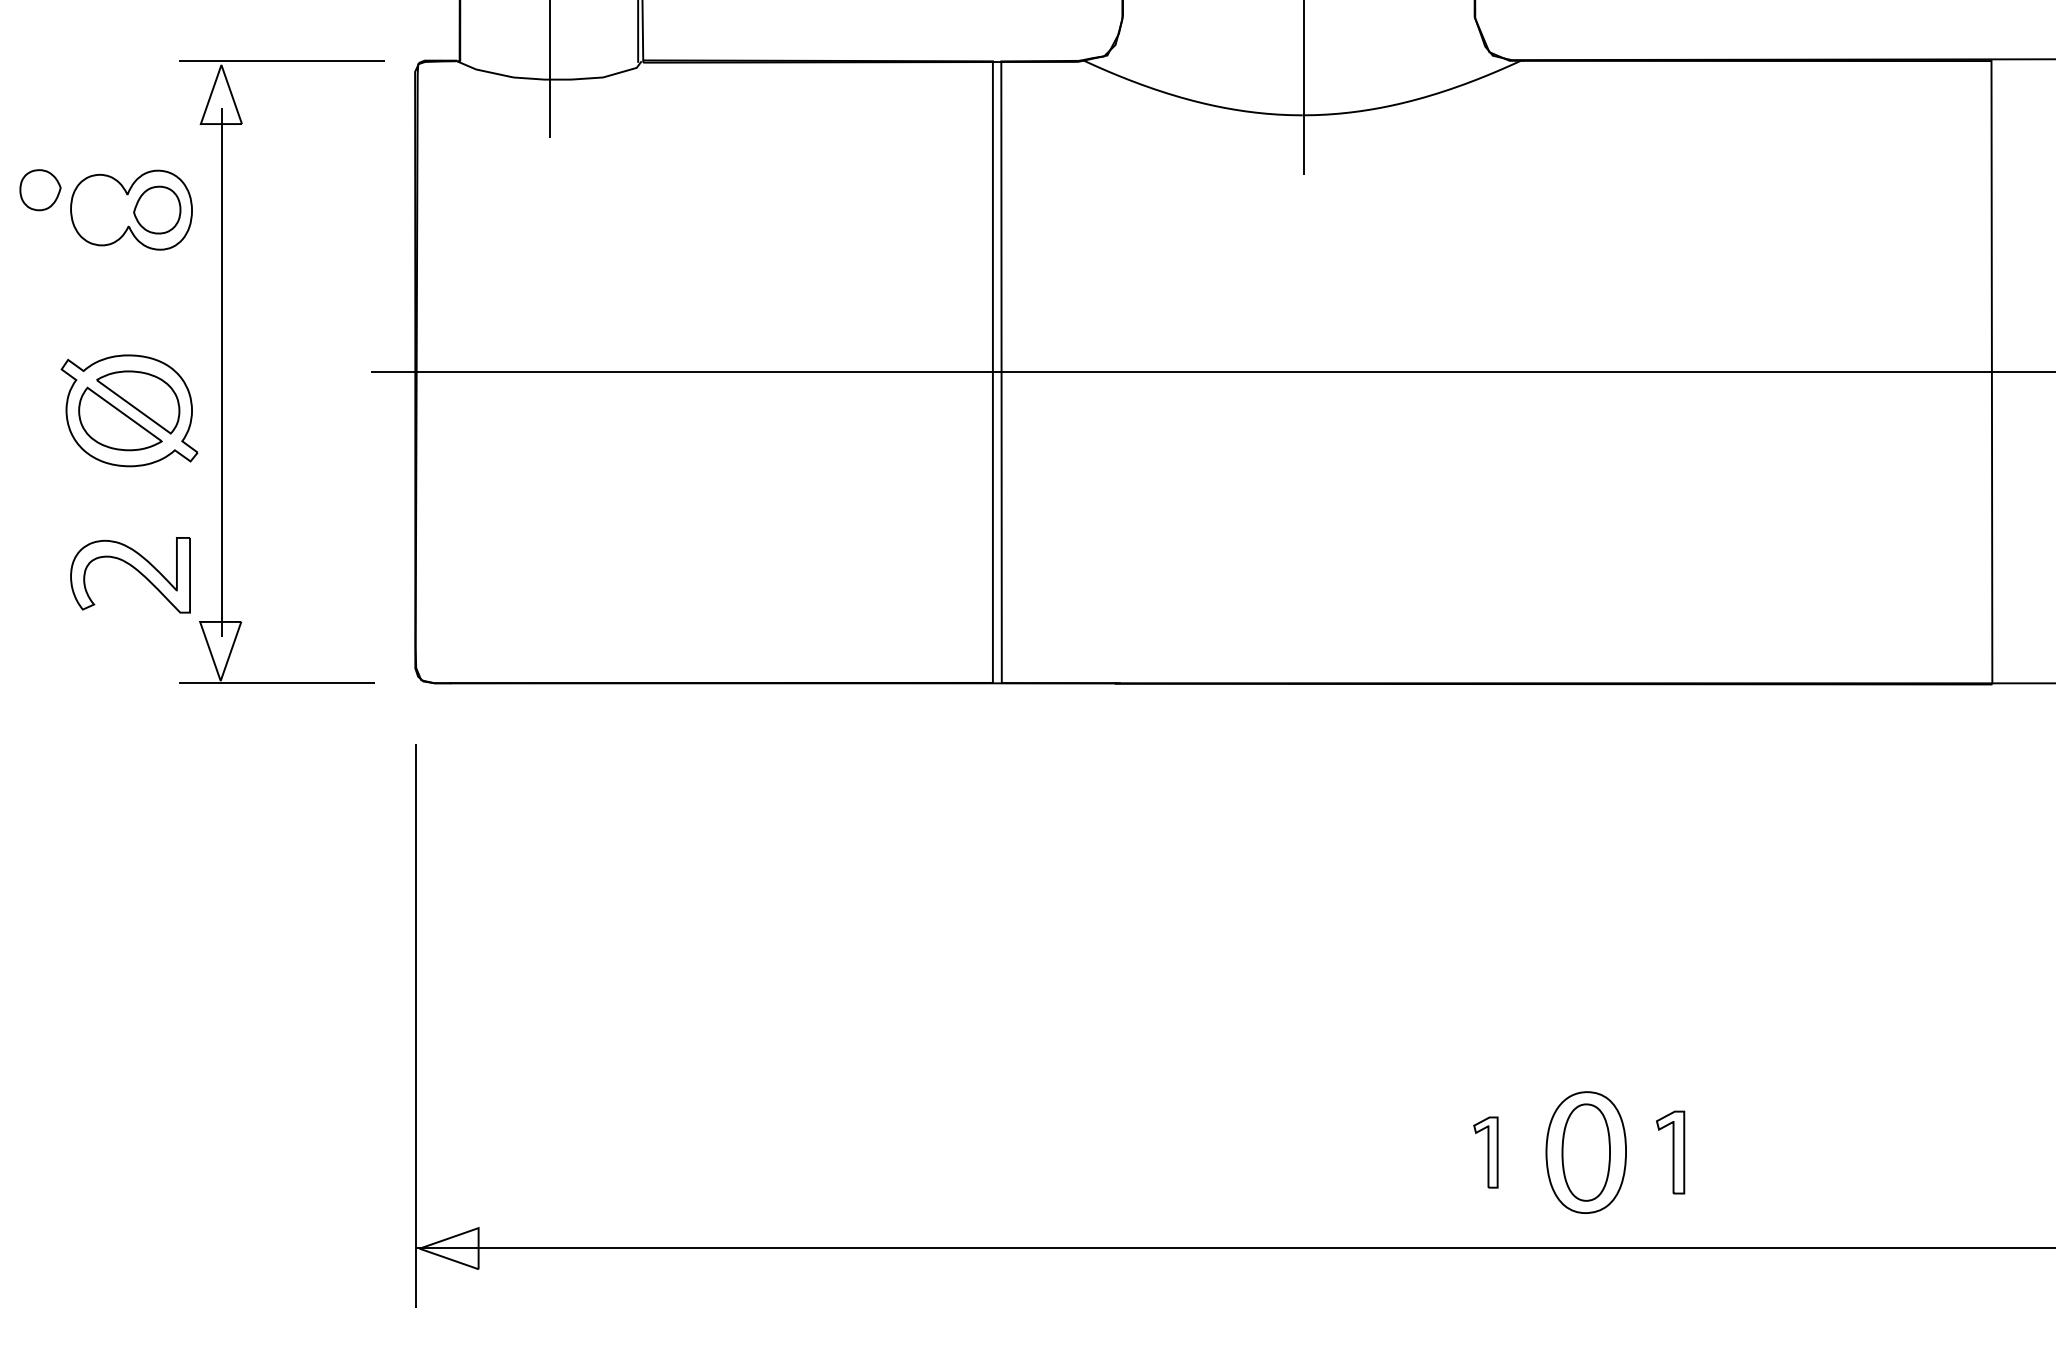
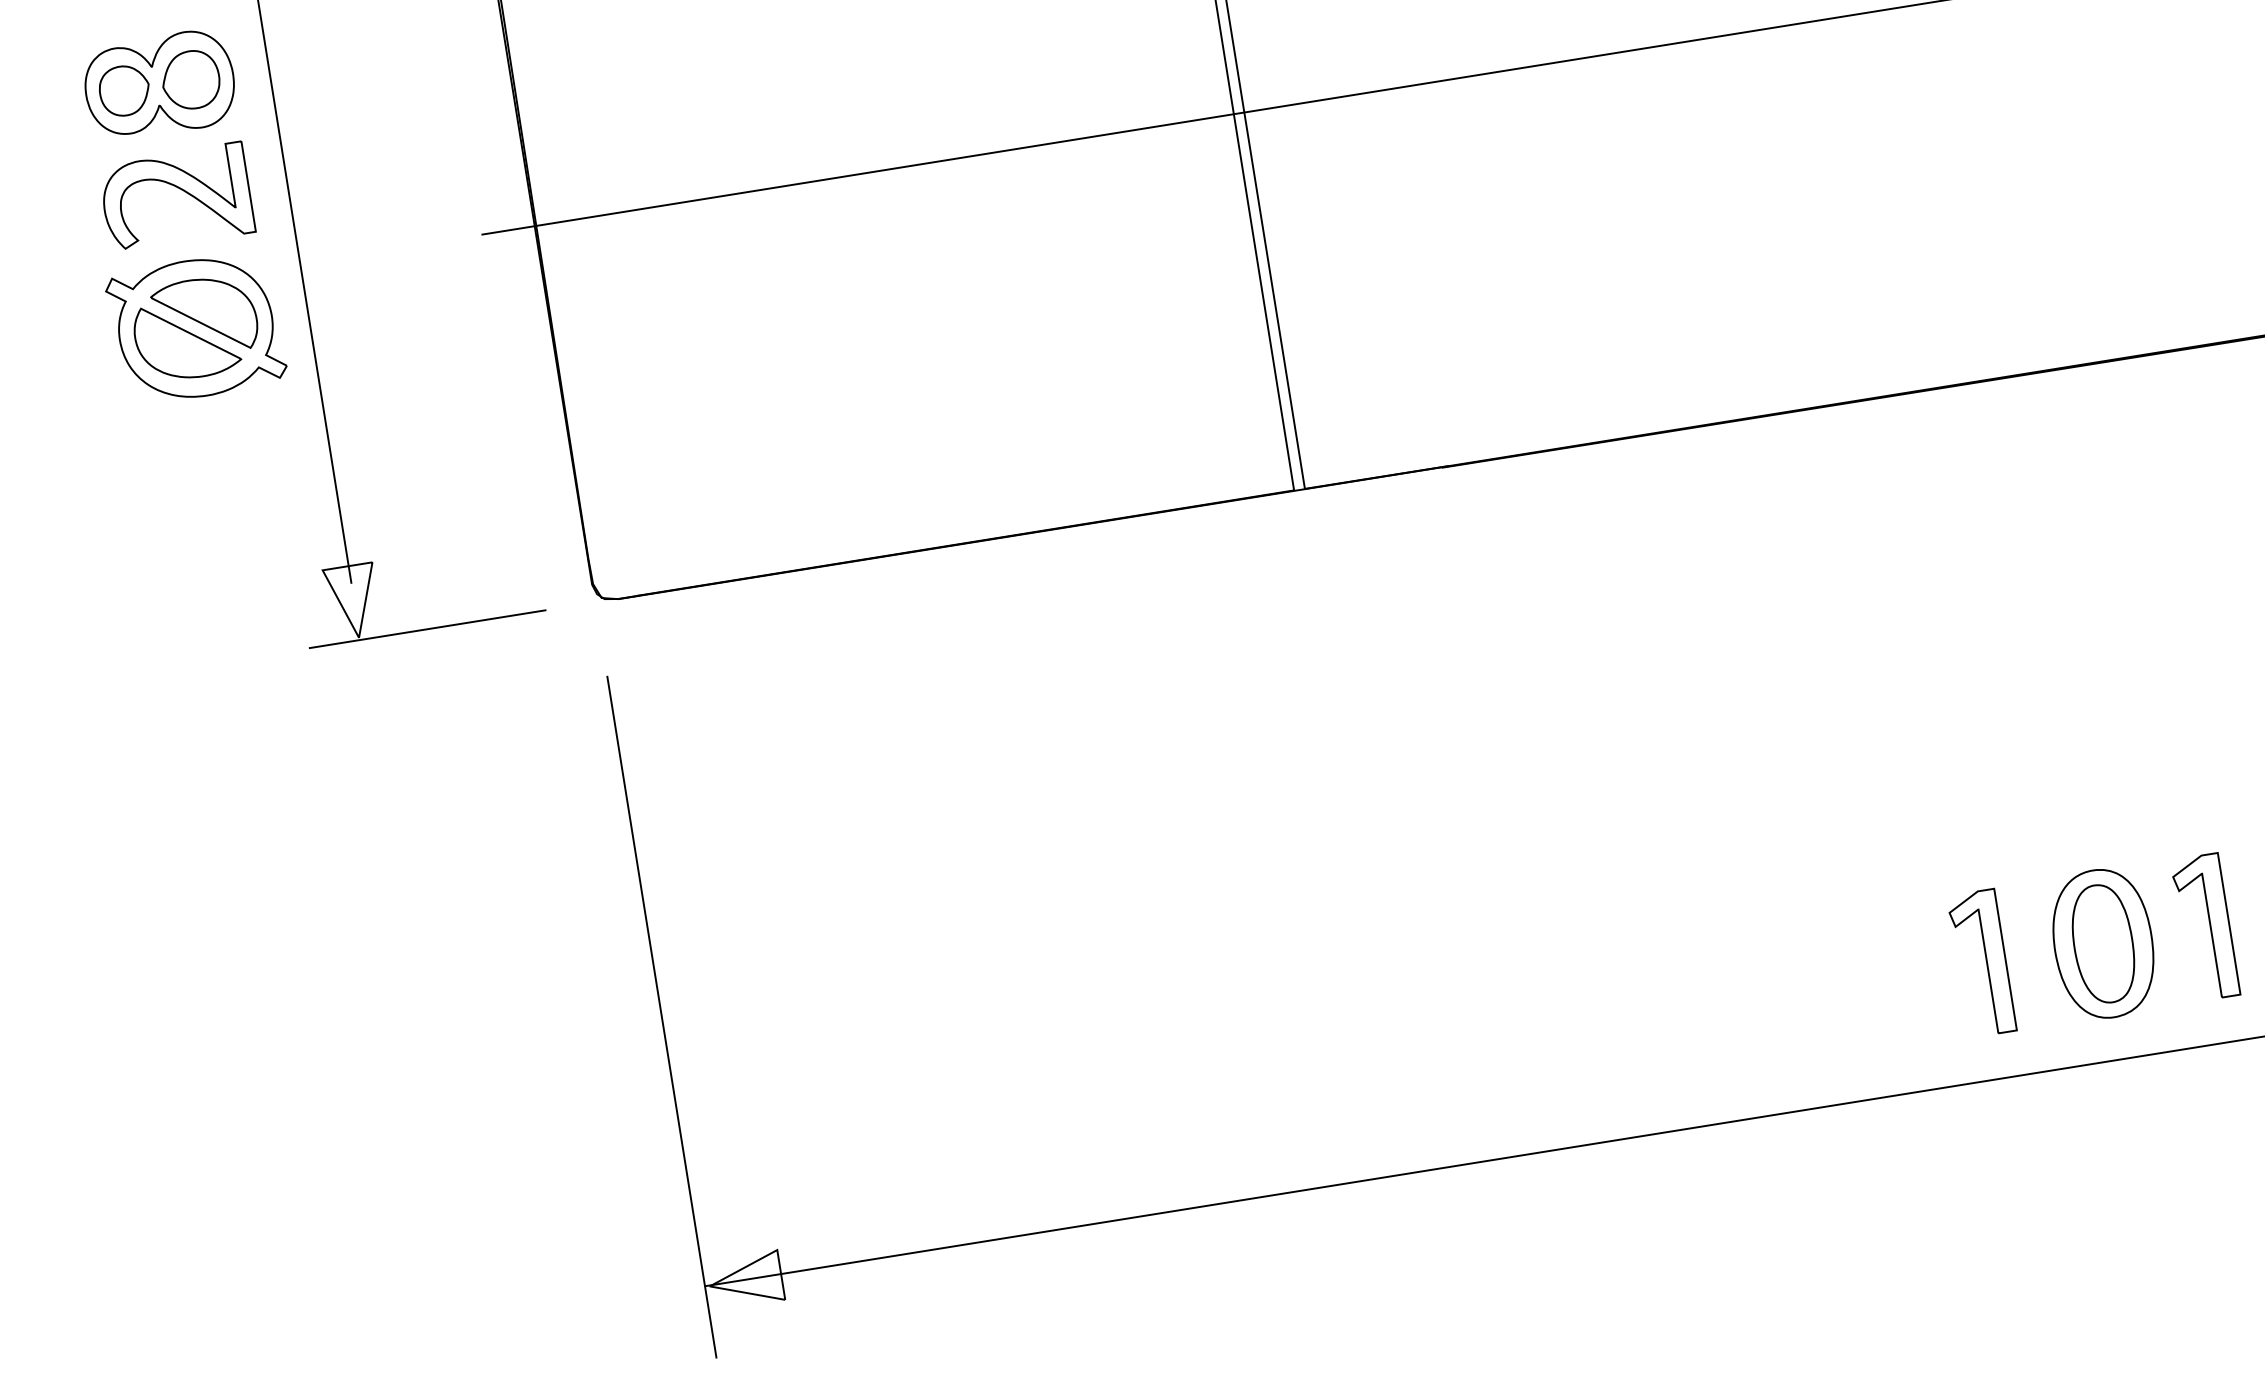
part: (40, 190) -> (124, 91), moved
part: (134, 569) -> (180, 190), moved
part: (1485, 1152) -> (1981, 963), size x1.67
part: (1670, 1152) -> (2205, 927), size x1.43

